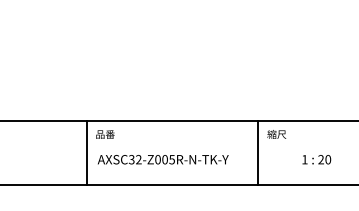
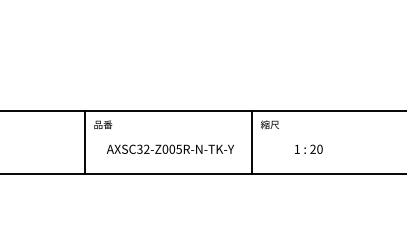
text: (162, 158) -> (169, 148), moved

